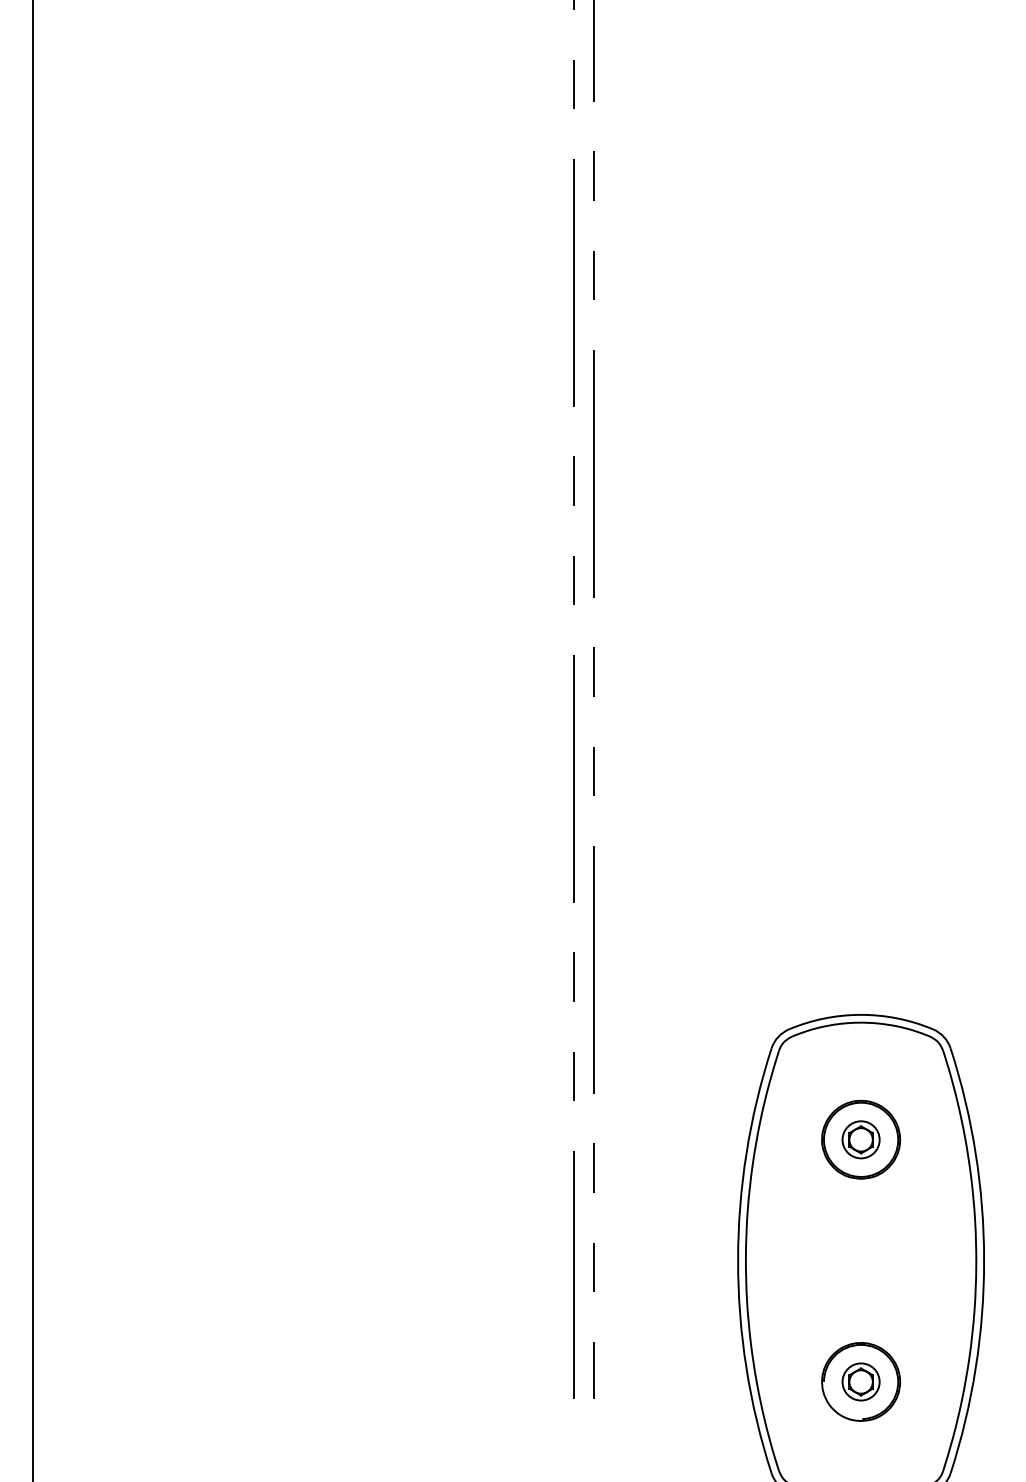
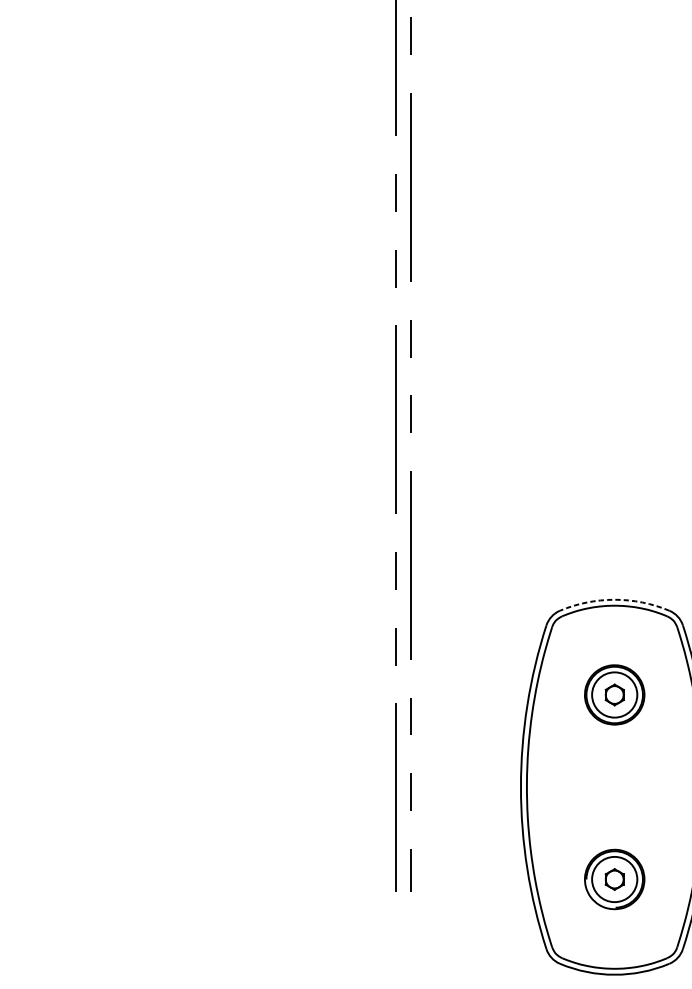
arc: (861, 1014) -> (615, 599), solid -> dashed
circle: (860, 1139) -> (614, 694), size x1.6
circle: (860, 1381) -> (614, 879), size x1.6

